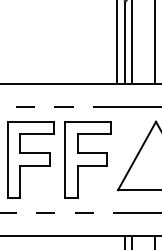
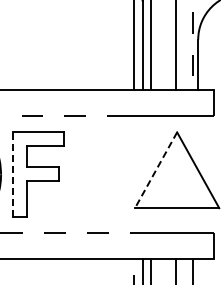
line: (136, 156) -> (155, 170), solid -> dashed
line: (7, 159) -> (12, 174), solid -> dashed
part: (87, 159) -> (101, 174), removed

